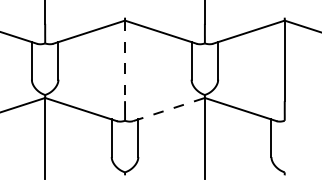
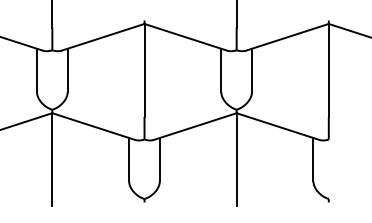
line: (125, 61) -> (145, 71), dashed -> solid
line: (169, 109) -> (195, 126), dashed -> solid

